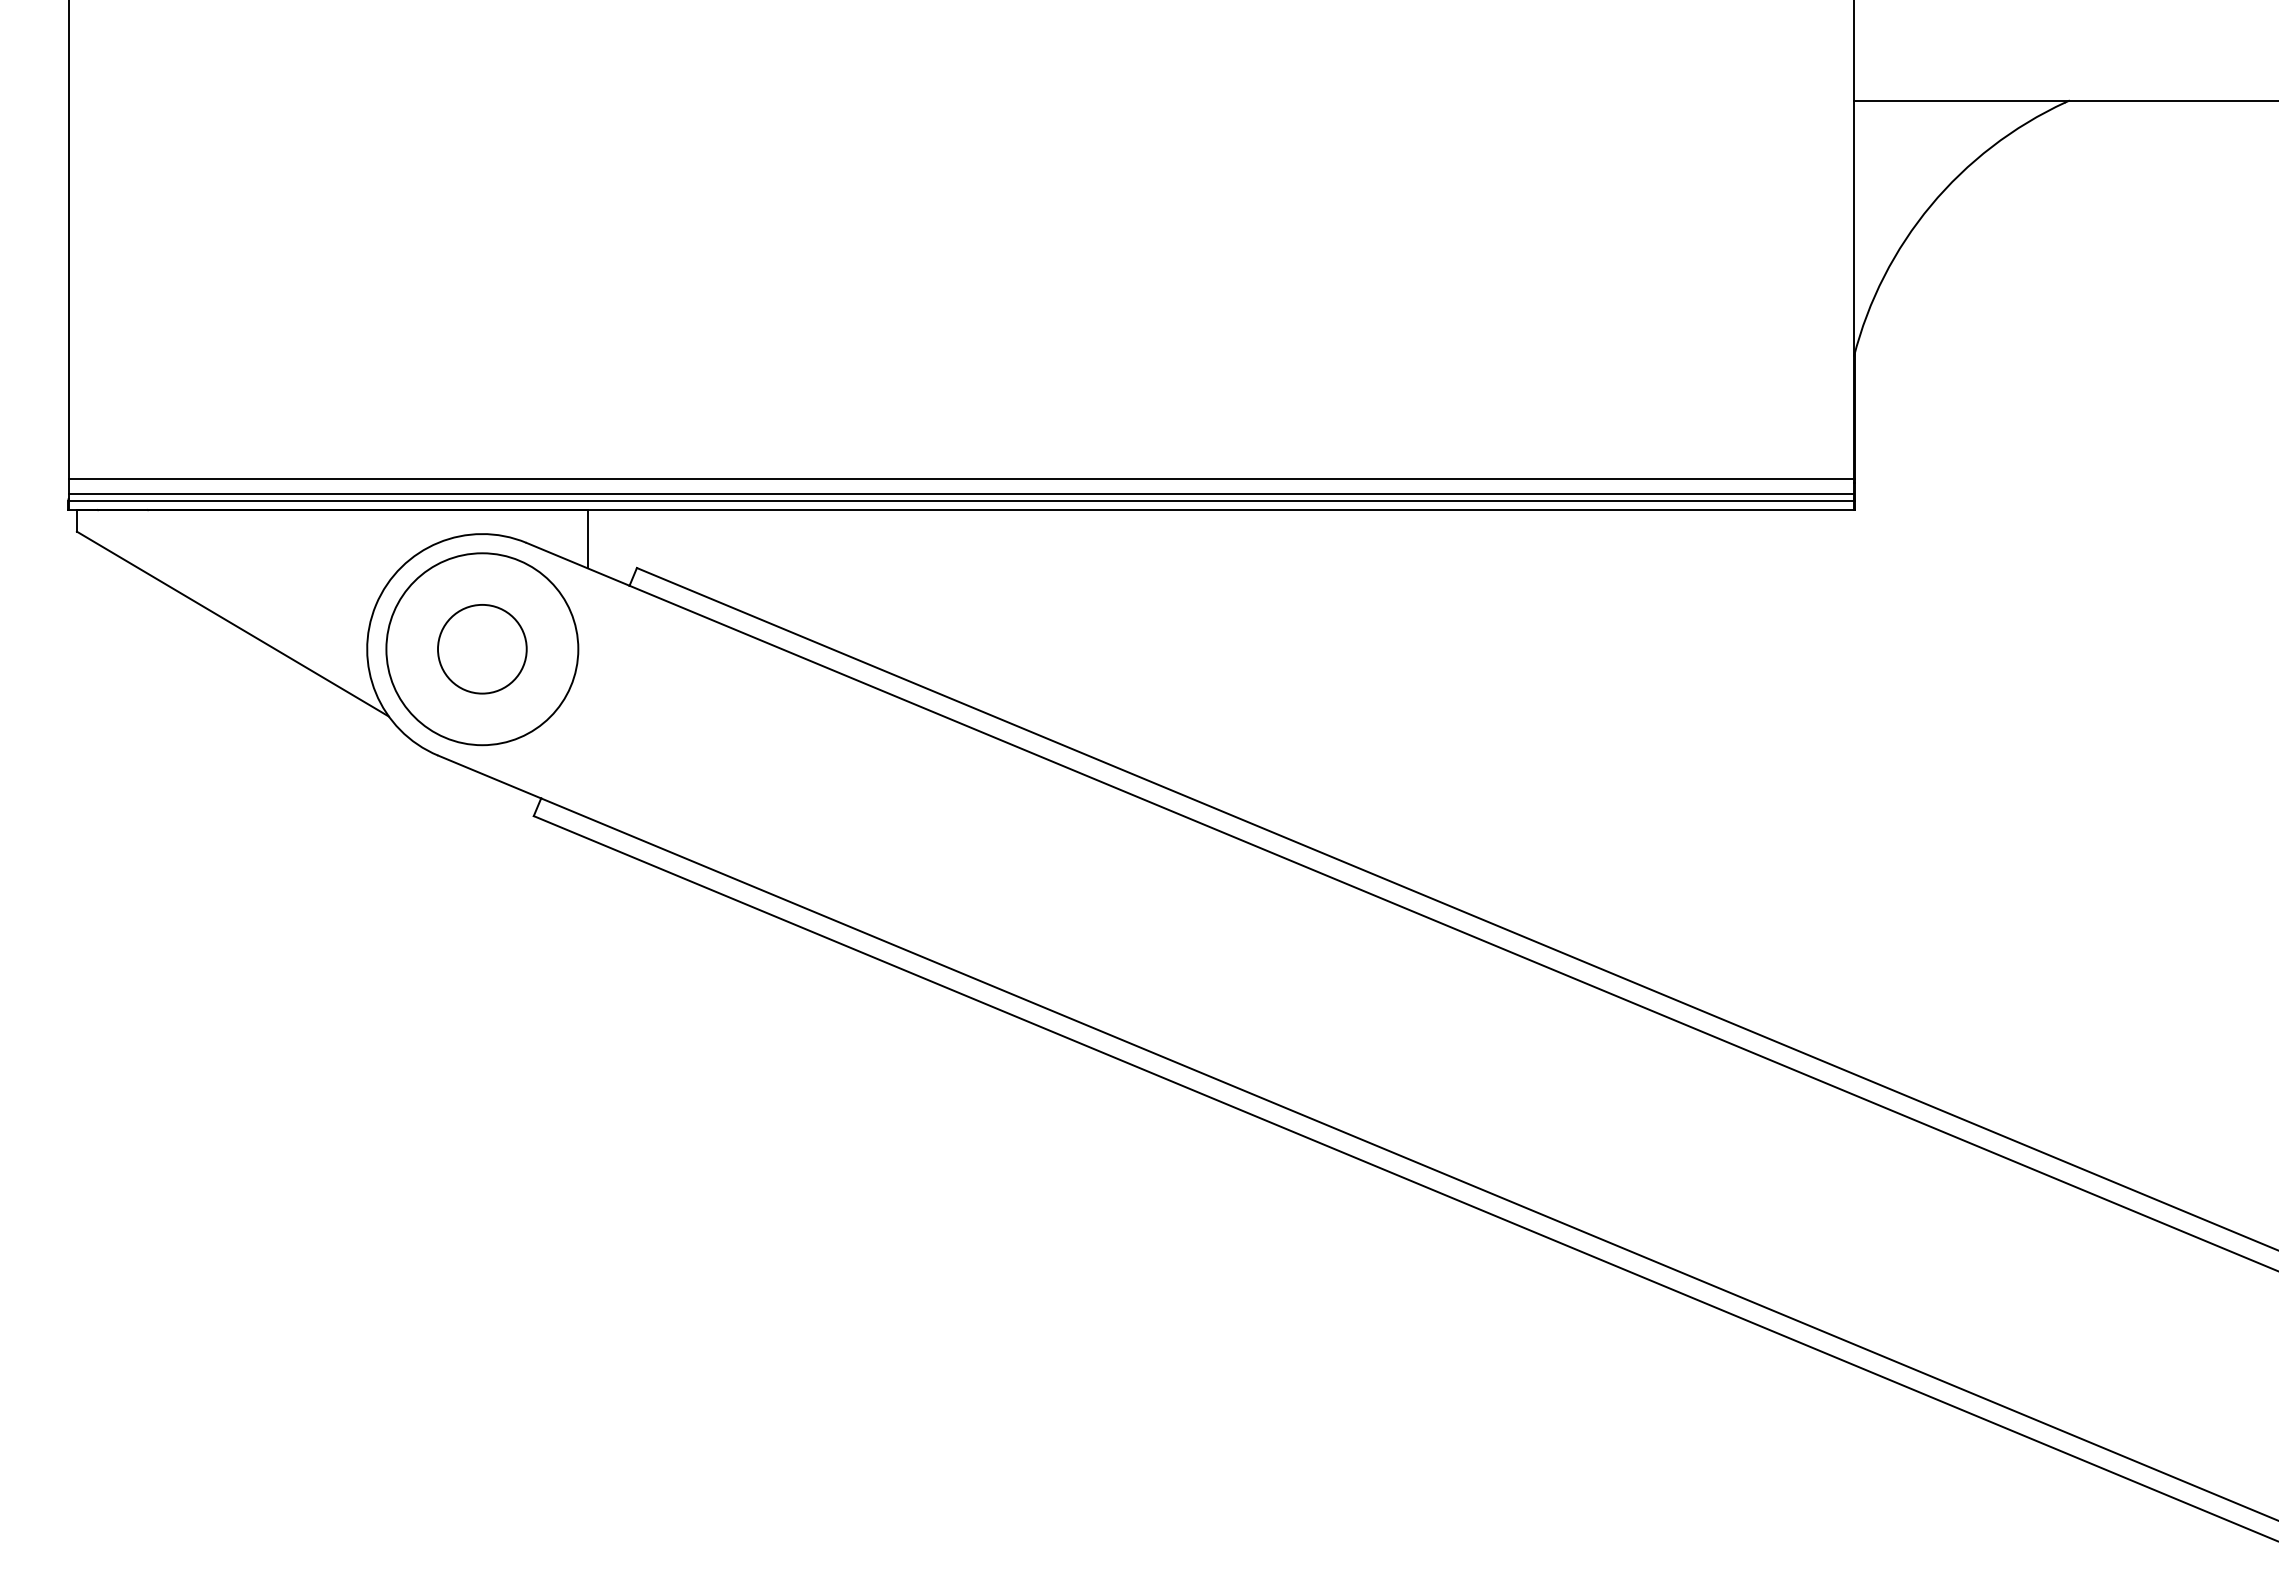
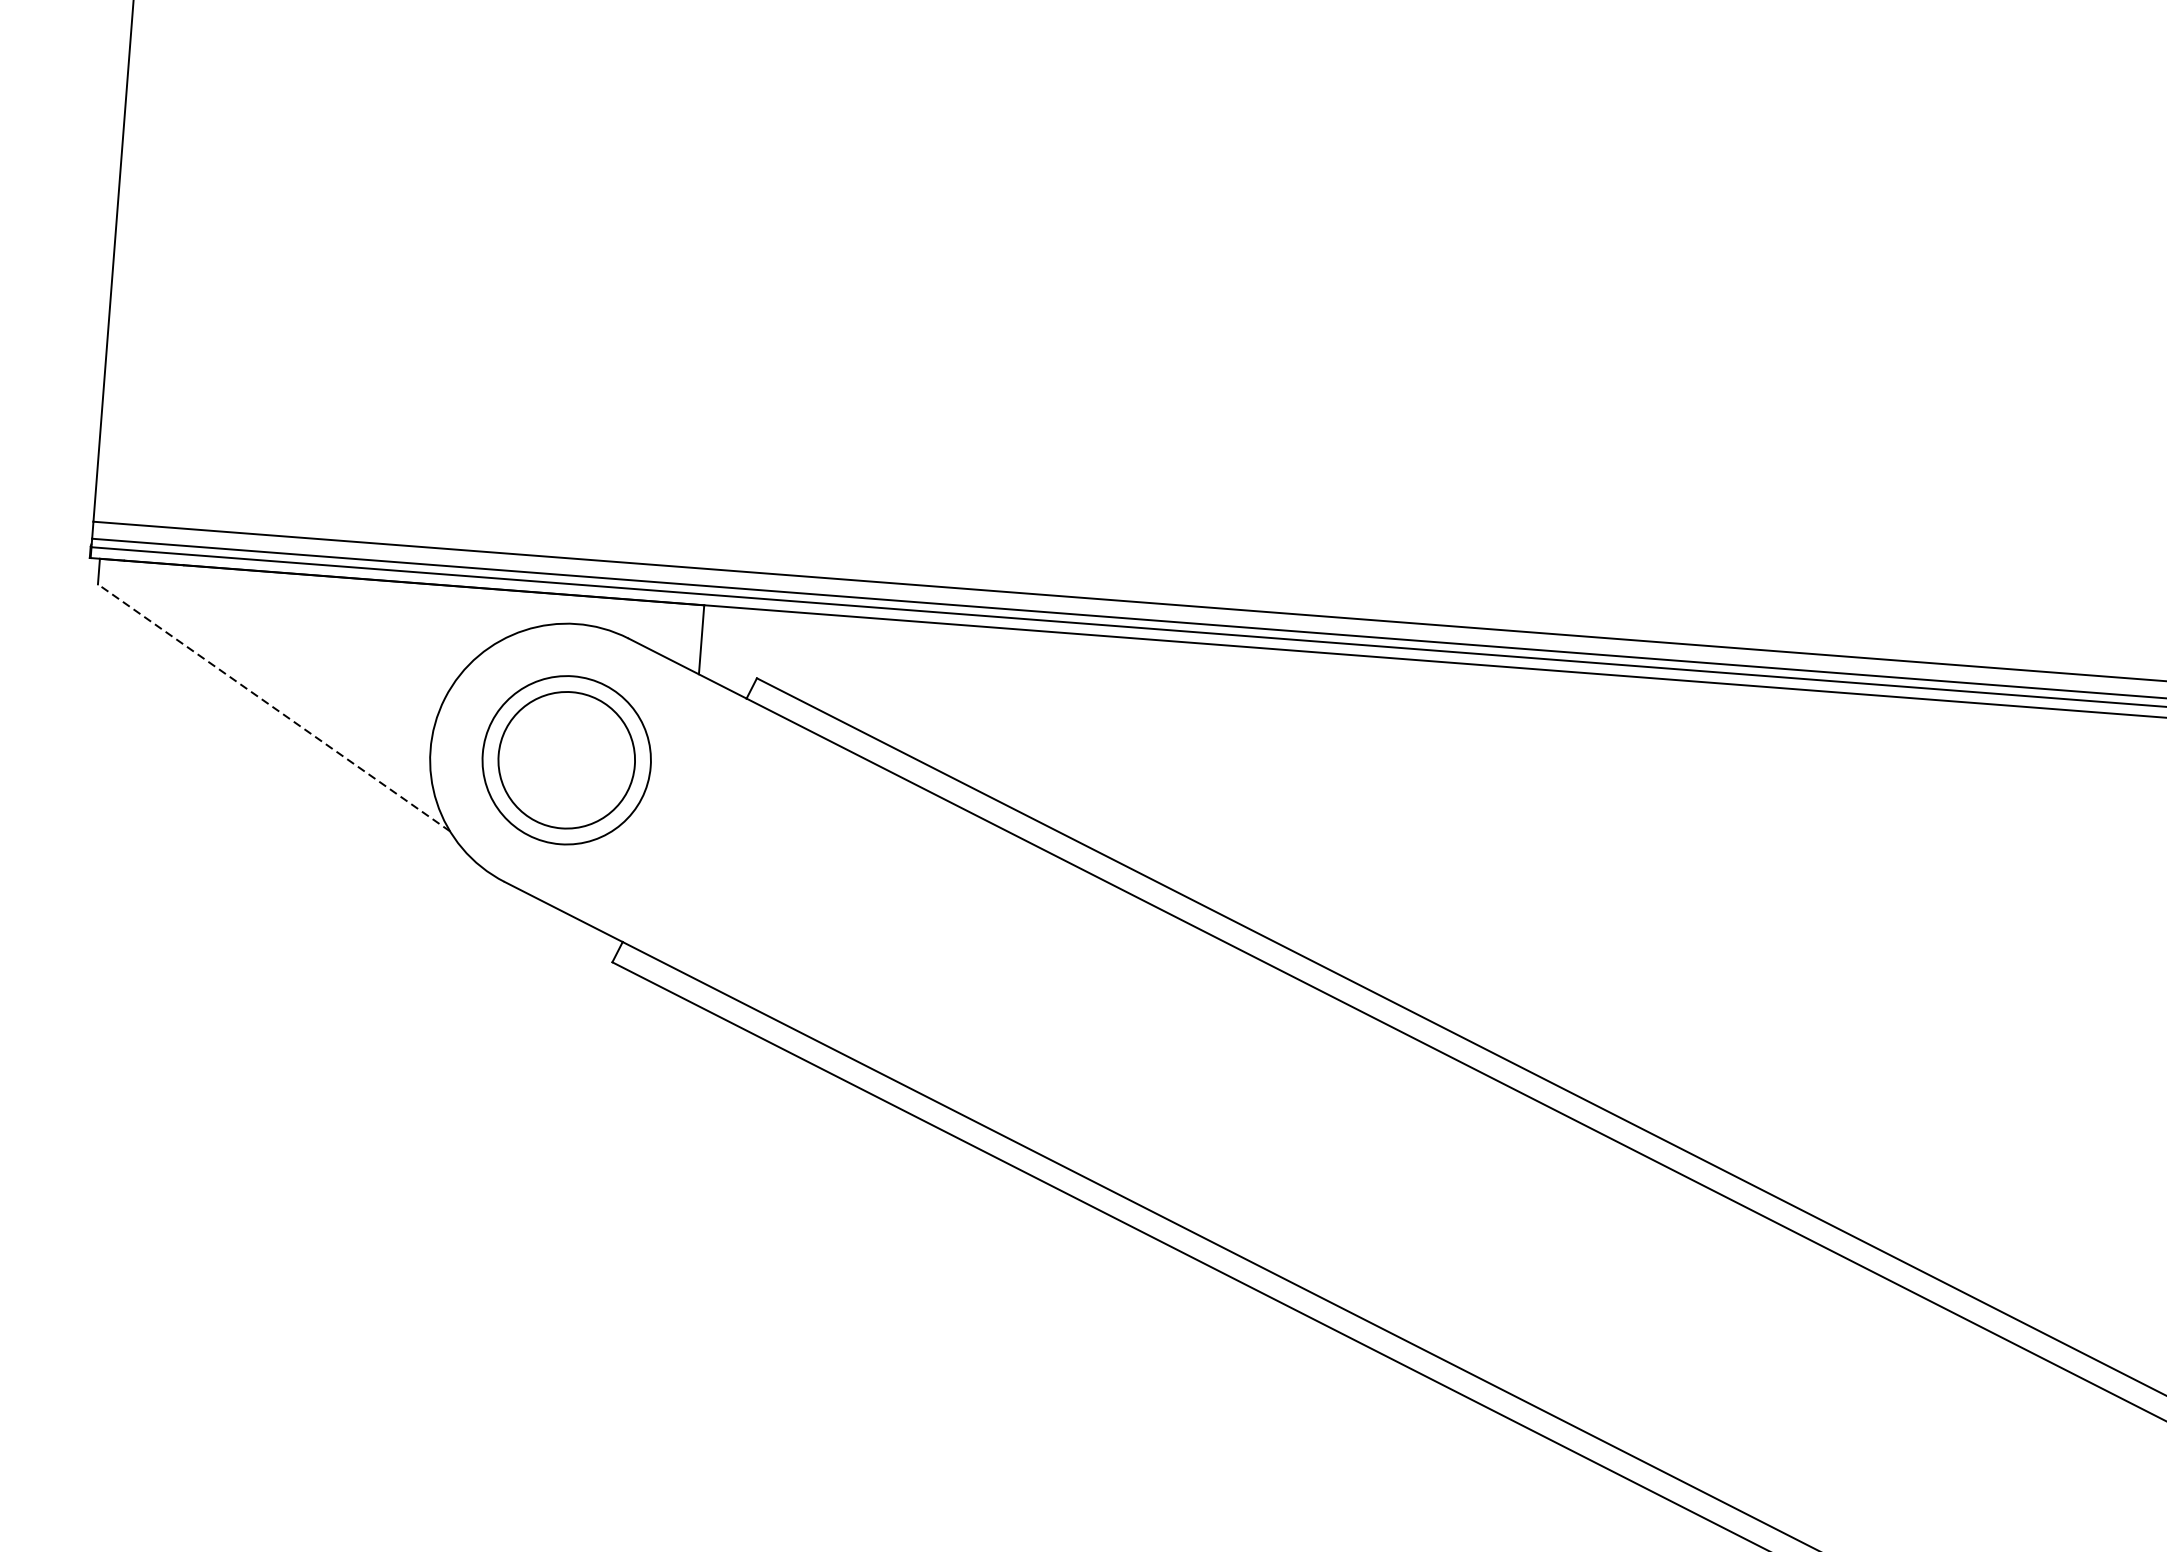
line: (232, 623) -> (273, 707), solid -> dashed
circle: (482, 648) -> (566, 759), size x1.6
circle: (482, 649) -> (566, 760), size x0.6

